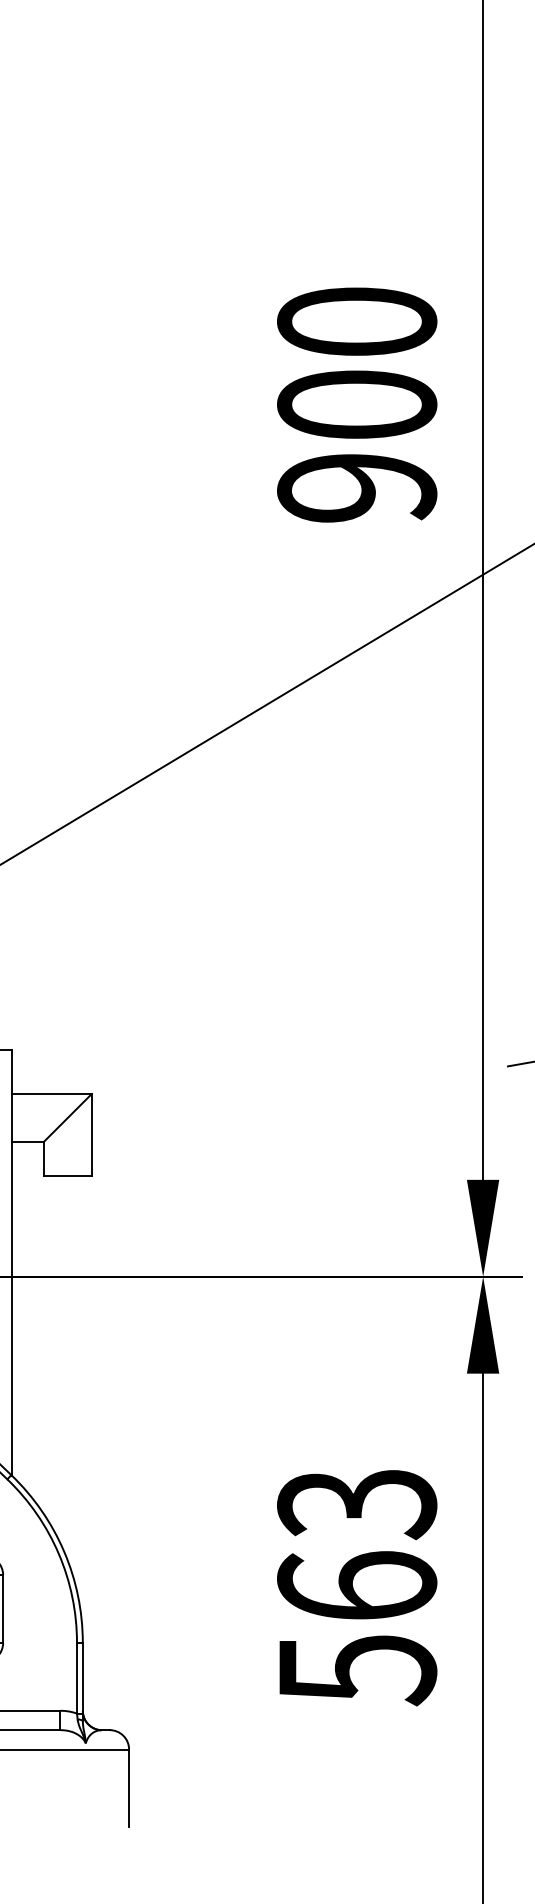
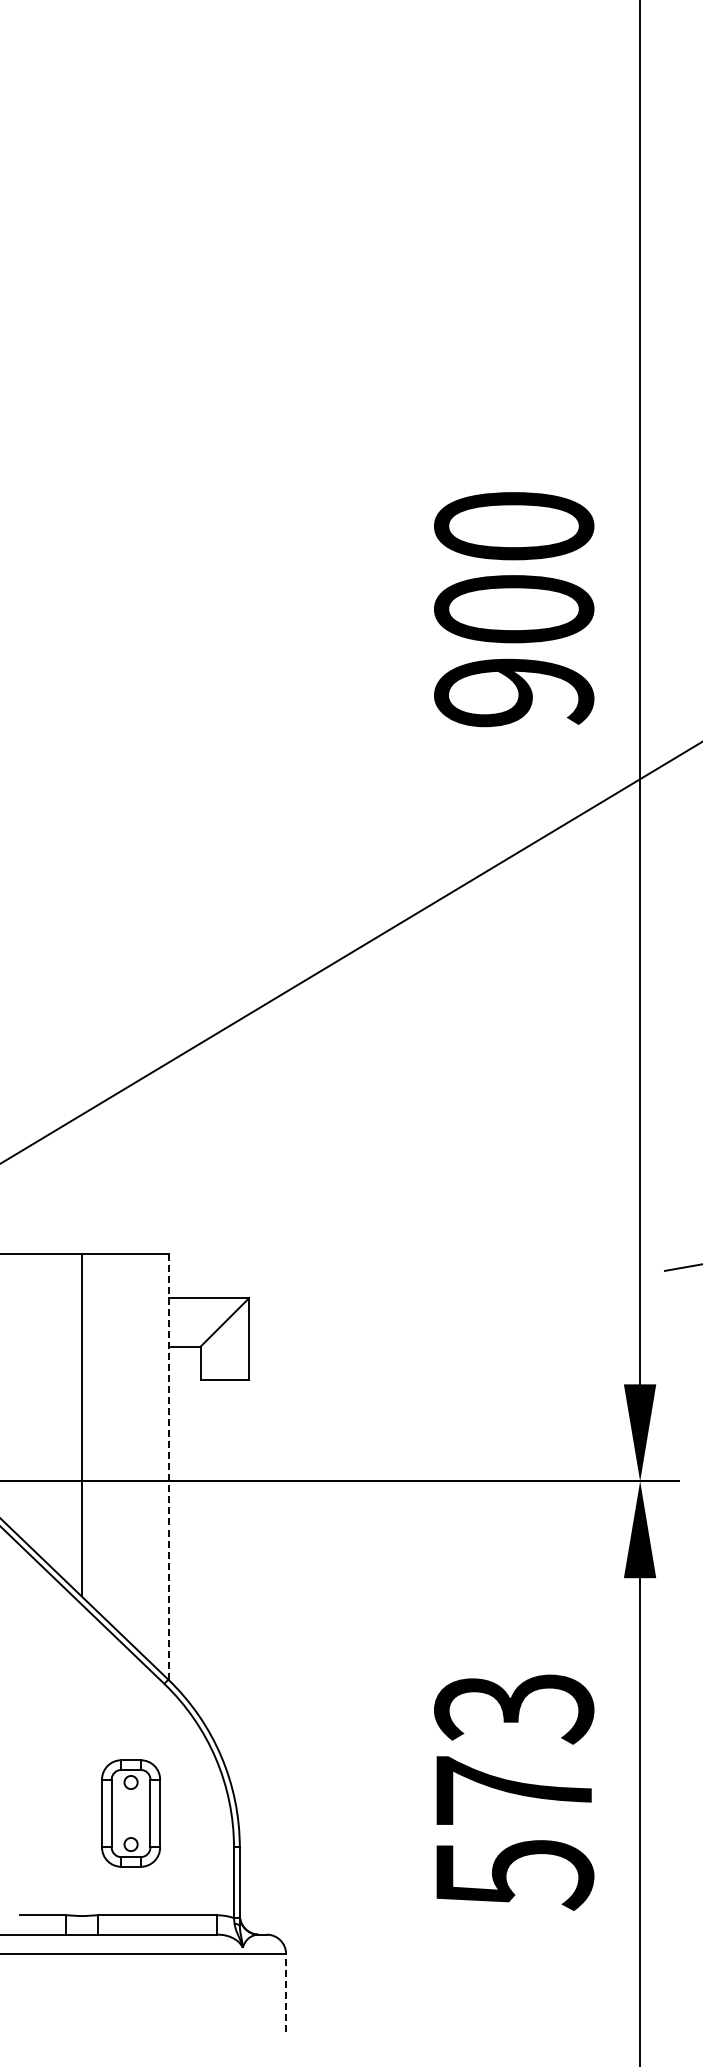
line: (11, 1262) -> (168, 1467), solid -> dashed
text: (357, 1584) -> (514, 1789), 563 -> 573
line: (129, 1787) -> (286, 1992), solid -> dashed

